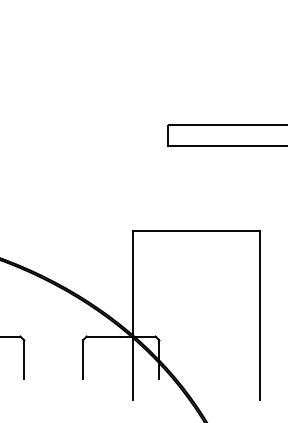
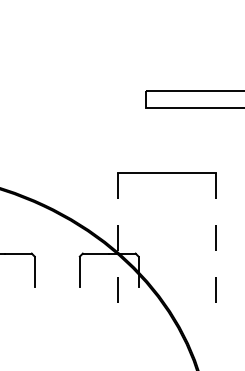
line: (133, 315) -> (118, 237), solid -> dashed
line: (259, 315) -> (215, 237), solid -> dashed

